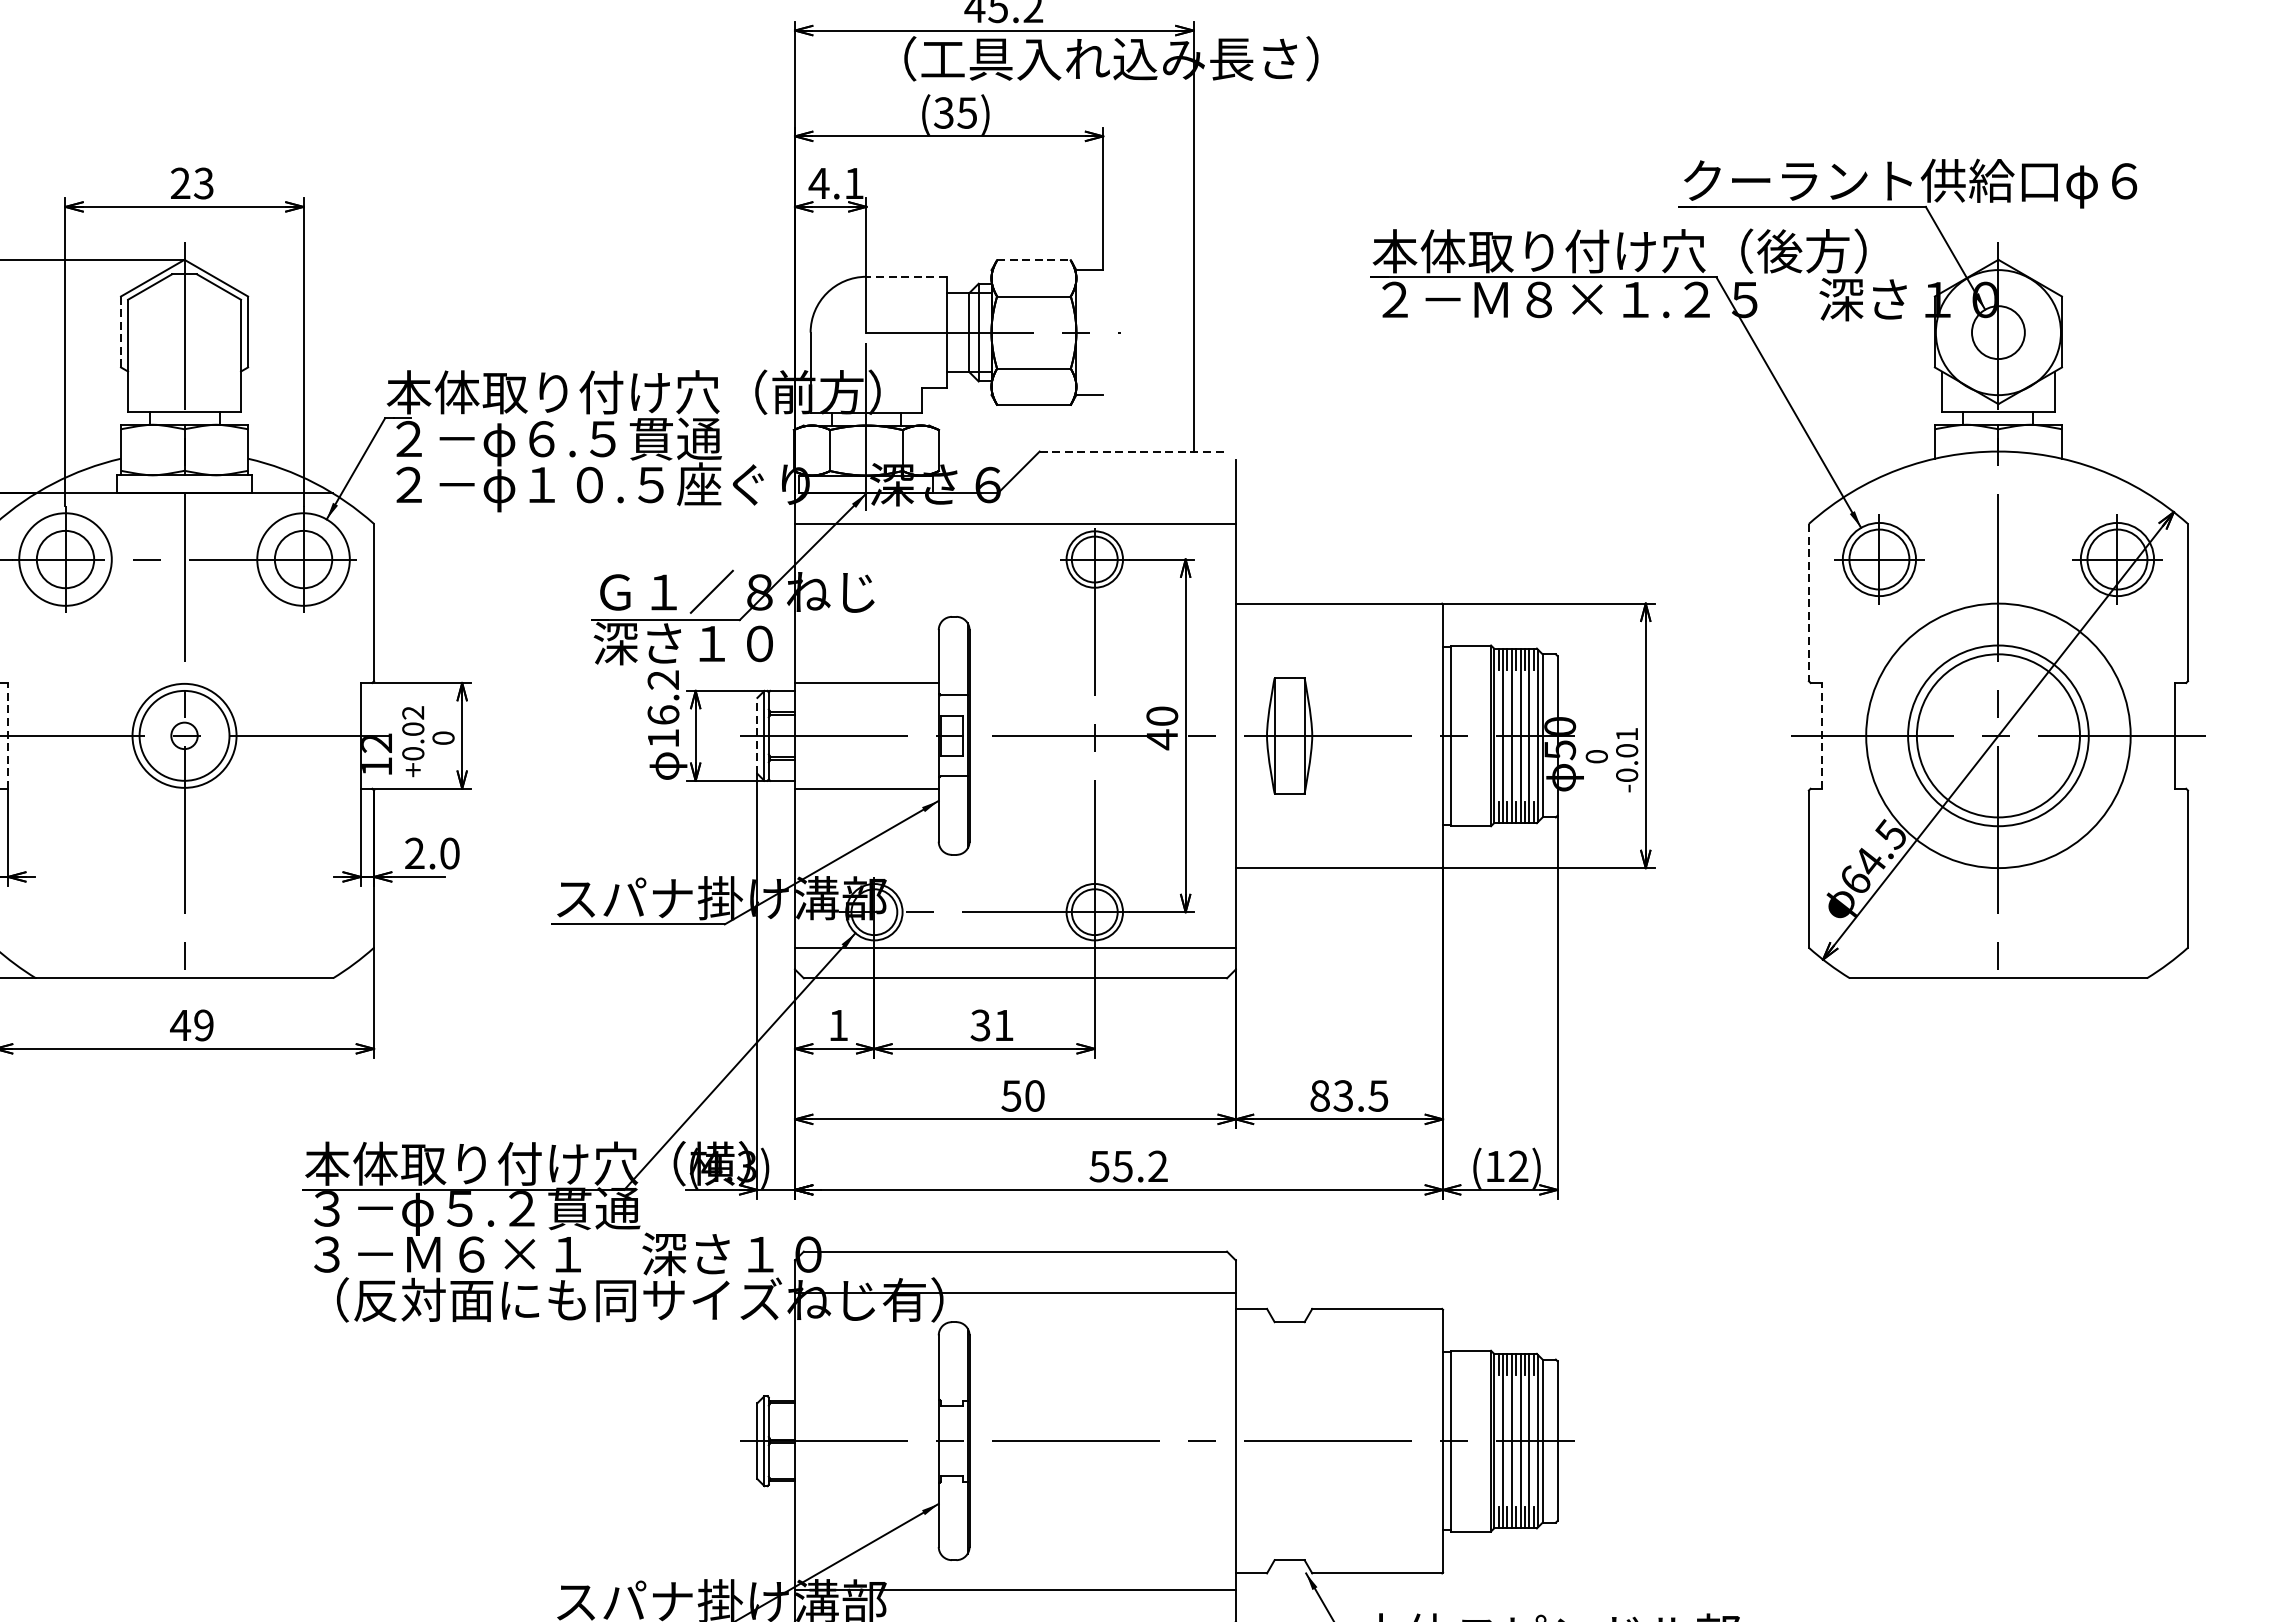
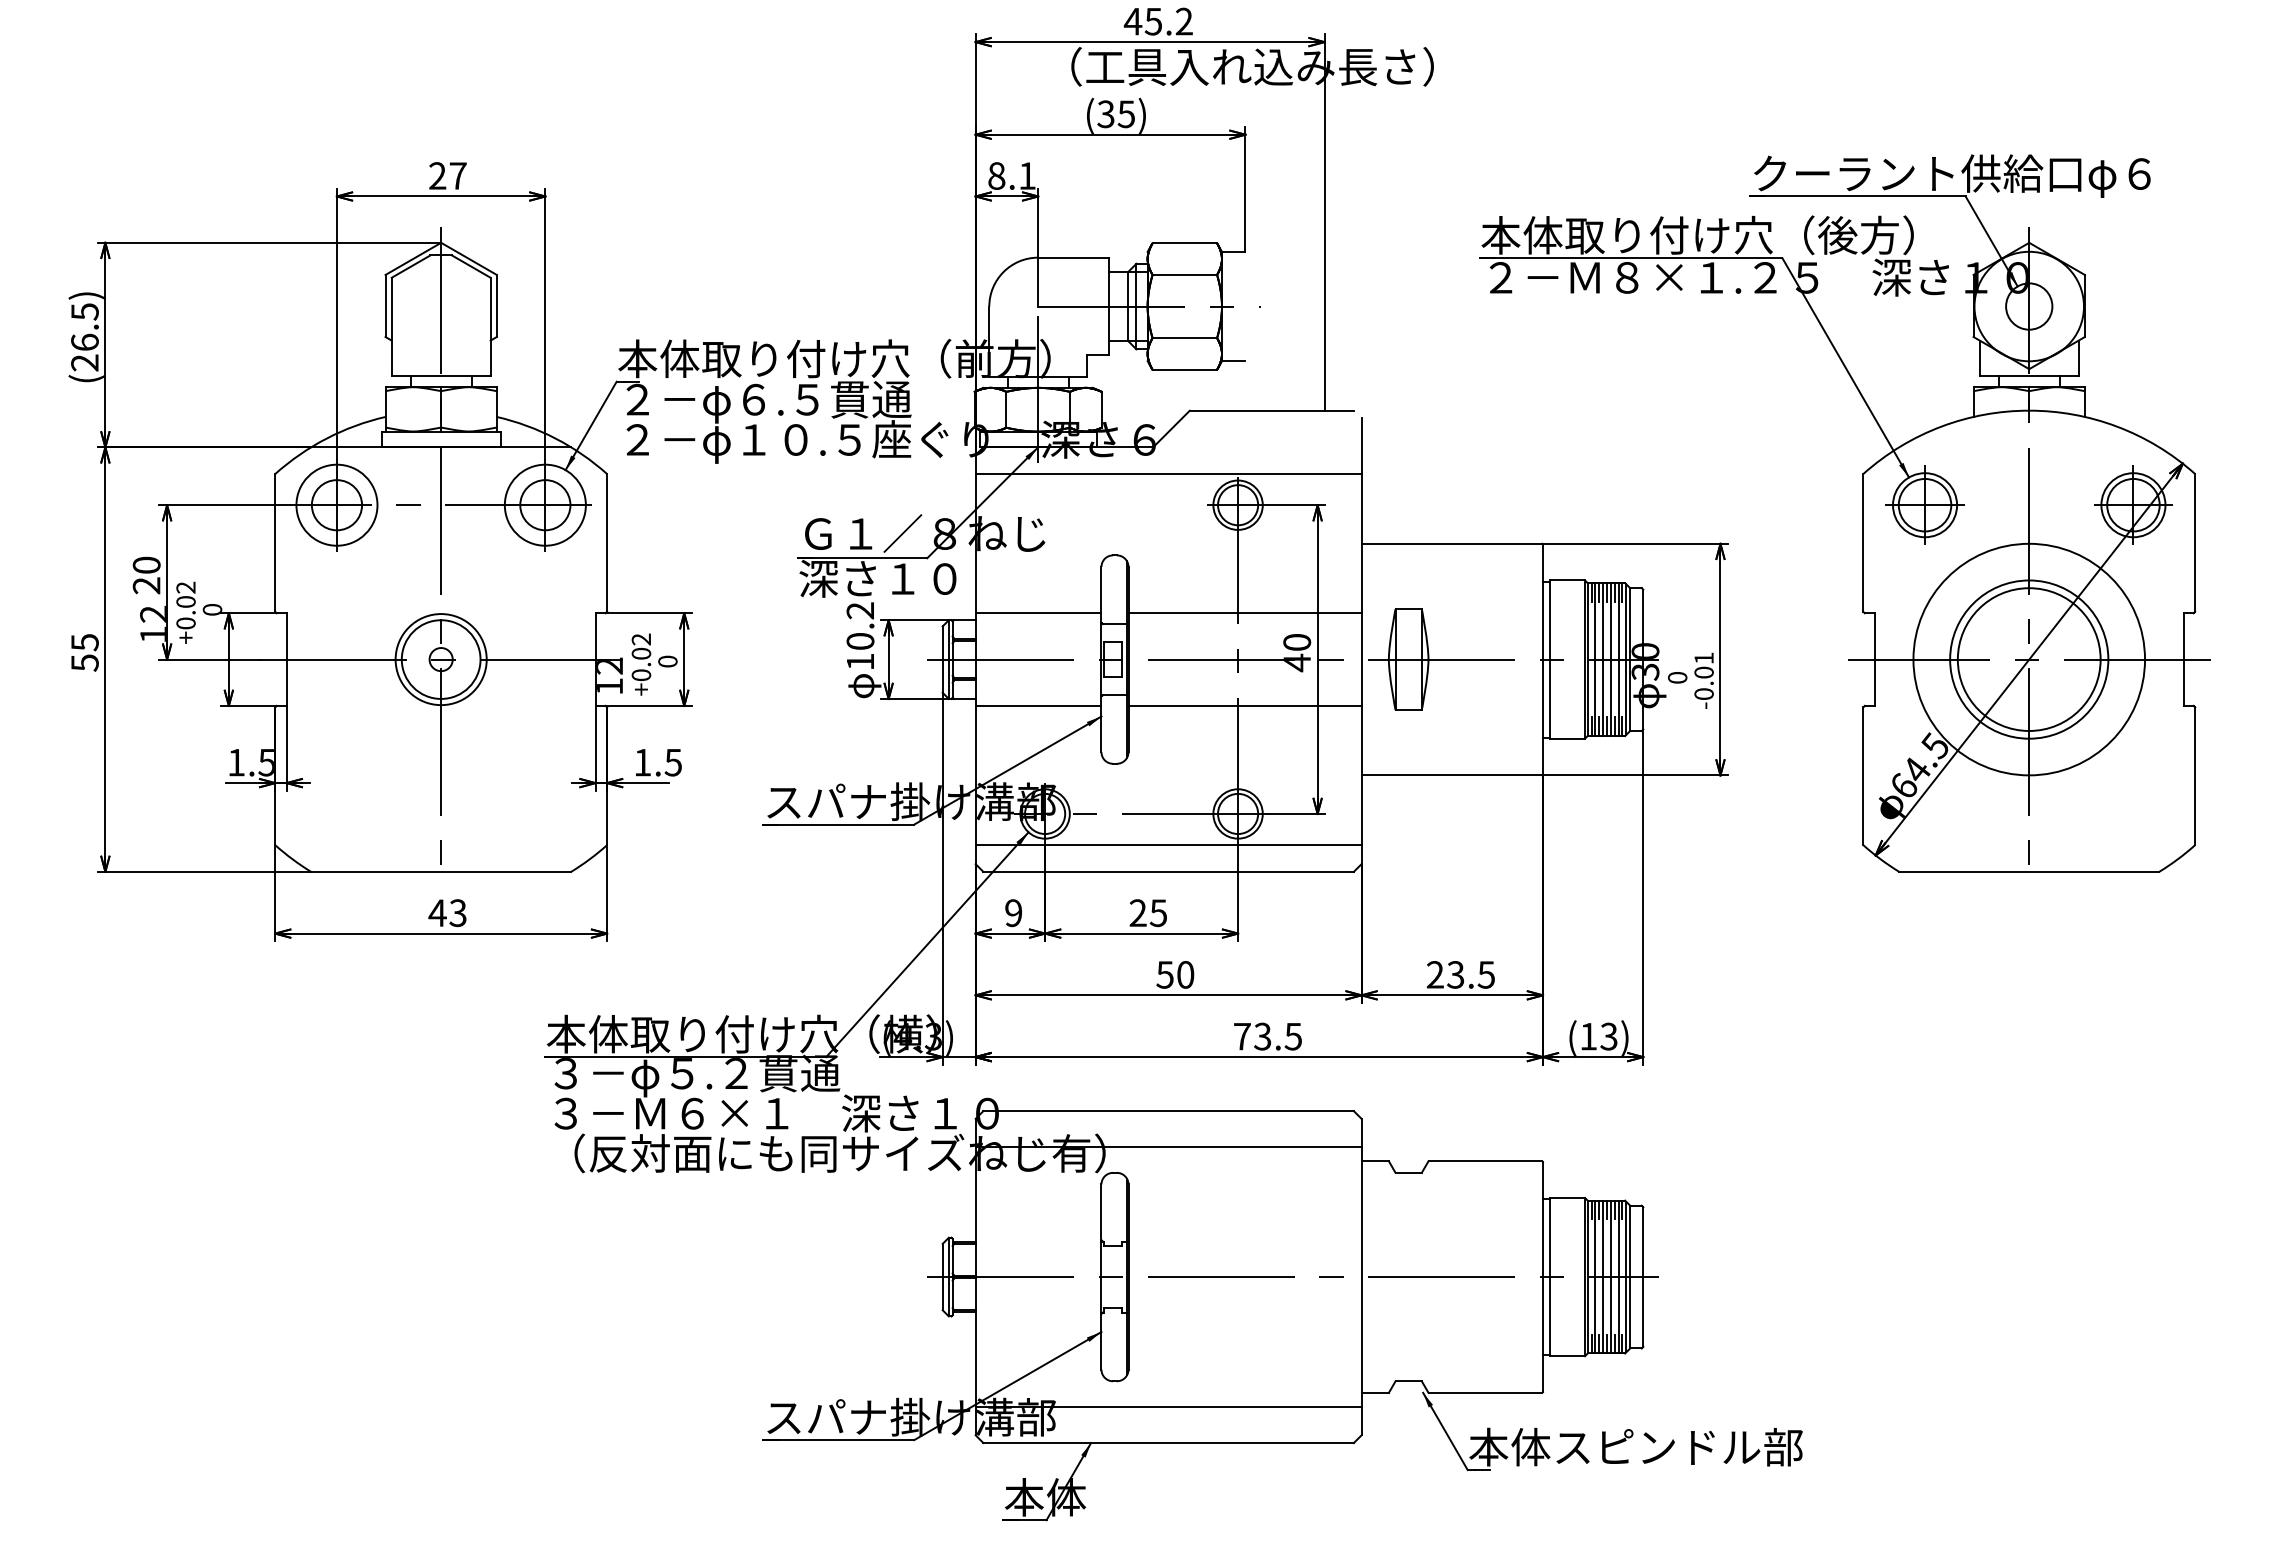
text: (203, 182) -> (457, 175), 23 -> 27
text: (818, 182) -> (996, 175), 4.1 -> 8.1
line: (1034, 260) -> (1185, 243), dashed -> solid
line: (905, 276) -> (1072, 257), dashed -> solid
line: (120, 331) -> (385, 305), dashed -> solid
line: (1134, 451) -> (1272, 410), dashed -> solid
line: (1809, 602) -> (1863, 542), dashed -> solid
line: (1102, 683) -> (1244, 613), added
text: (663, 714) -> (860, 640), 16.2 -> 10.2
line: (7, 735) -> (286, 659), dashed -> solid
line: (757, 735) -> (942, 659), dashed -> solid
line: (1821, 735) -> (1874, 659), dashed -> solid
text: (1558, 749) -> (1644, 671), 50 -> 30
line: (1102, 788) -> (1244, 705), added
text: (431, 853) -> (657, 762), 2.0 -> 1.5
text: (203, 1025) -> (457, 913), 49 -> 43
text: (838, 1025) -> (1013, 913), 1 -> 9
text: (991, 1025) -> (1147, 913), 31 -> 25
text: (1319, 1095) -> (1434, 974), 83.5 -> 23.5
text: (1128, 1166) -> (1267, 1036), 55.2 -> 73.5
text: (1517, 1166) -> (1608, 1036), (12) -> (13)

